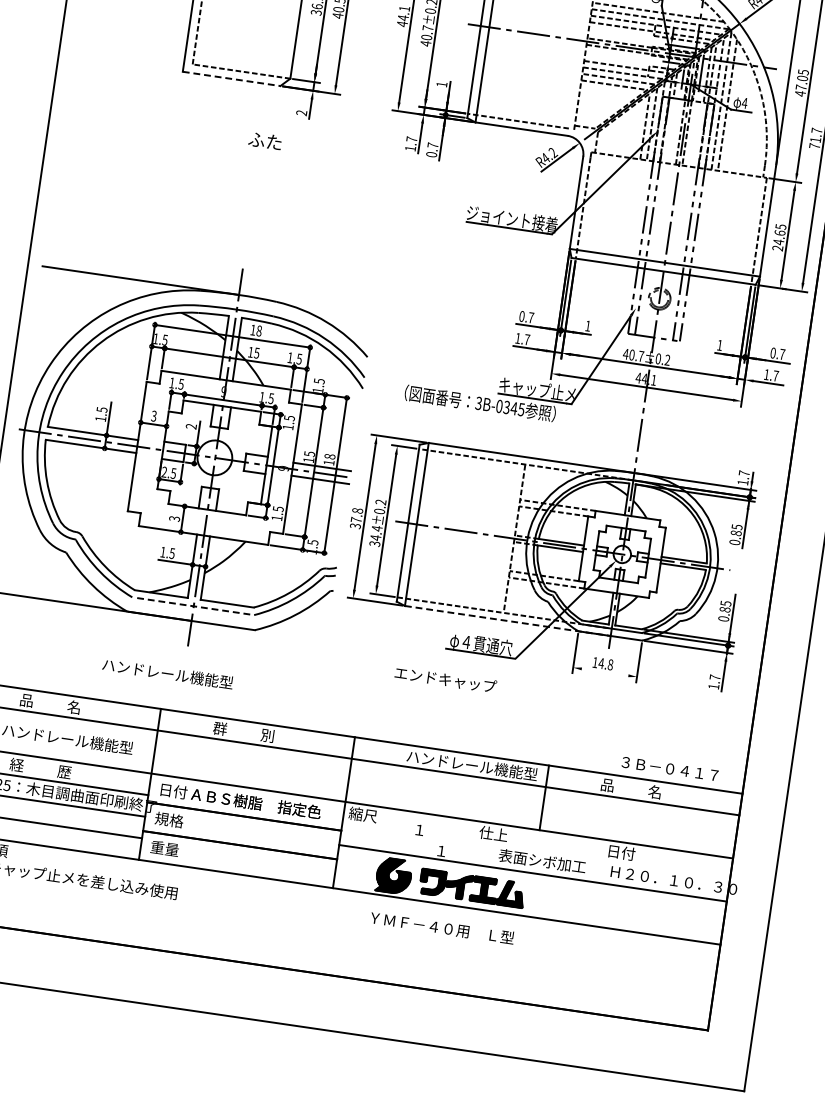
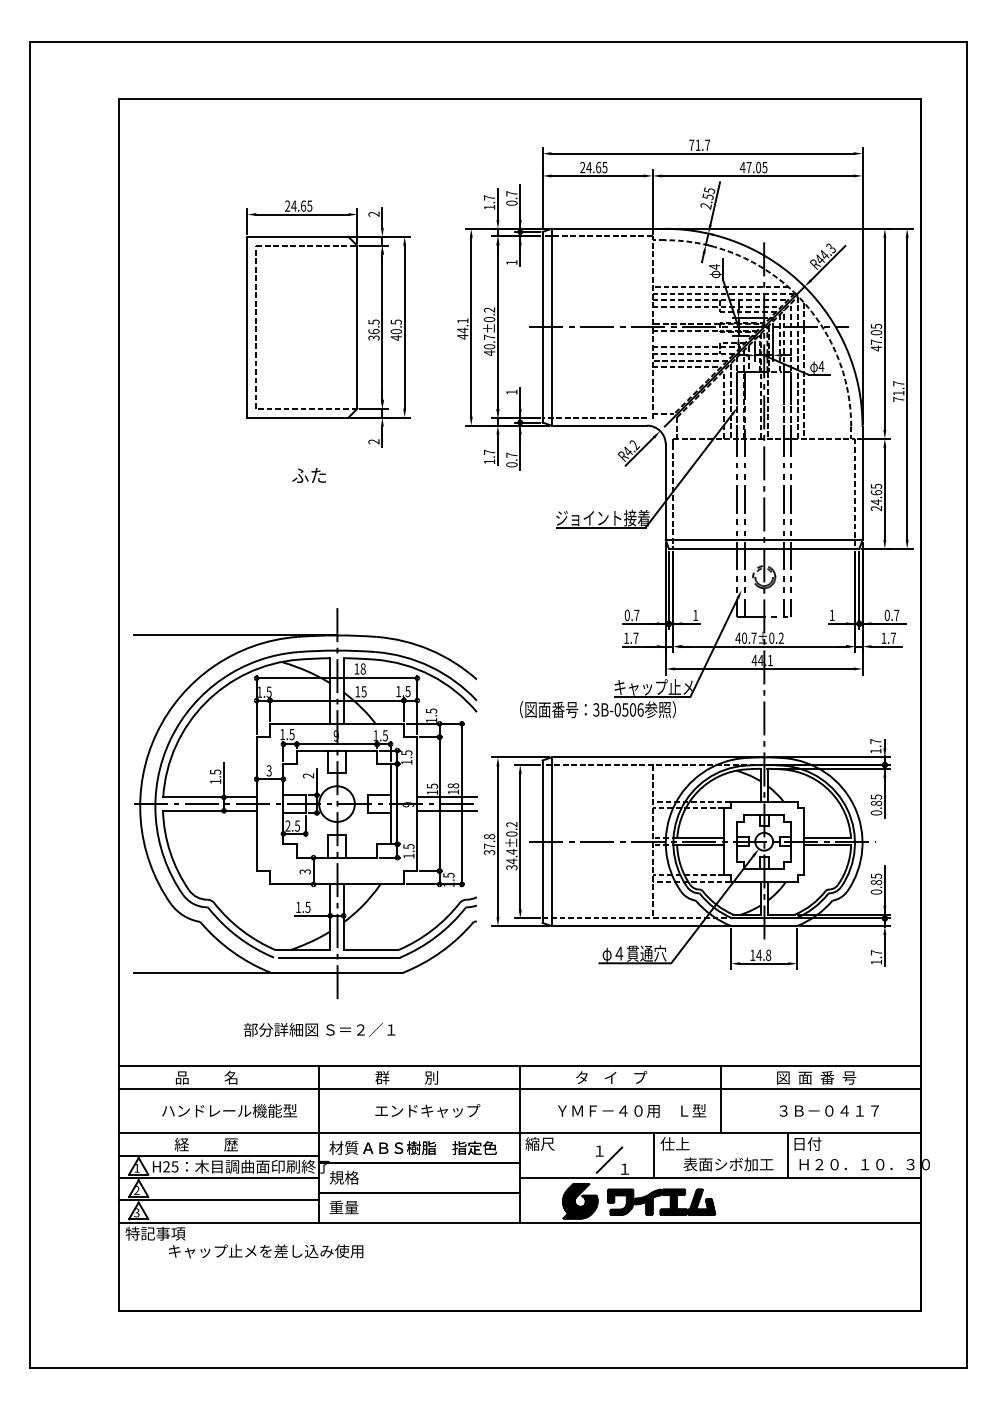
line: (231, 78) -> (297, 417), dashed -> solid
text: (264, 140) -> (308, 475), moved
text: (513, 408) -> (632, 709), 3B-0345 -> 3B-0506
line: (195, 606) -> (339, 957), dashed -> solid
line: (508, 621) -> (658, 926), dashed -> solid
line: (605, 672) -> (764, 963), added
text: (166, 673) -> (319, 1029), ハンドレール機能型 -> 部分詳細図 Ｓ＝２／１
text: (445, 679) -> (427, 1110), moved
text: (472, 765) -> (643, 1077), ハンドレール機能型 -> タ    イ    プ
text: (669, 768) -> (828, 1110), moved
text: (639, 789) -> (816, 1077), 品          名 -> 図  面  番  号
text: (172, 790) -> (343, 1147), 日付 -> 材質
line: (428, 839) -> (609, 1159), added
line: (472, 842) -> (654, 1155), added
line: (601, 861) -> (788, 1155), added
text: (442, 927) -> (632, 1110), moved

